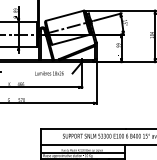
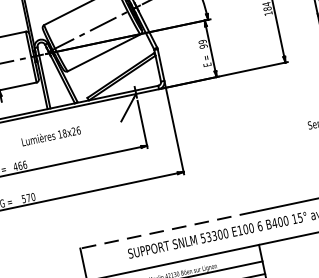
text: (49, 73) -> (51, 136), moved
line: (82, 128) -> (165, 229), solid -> dashed

